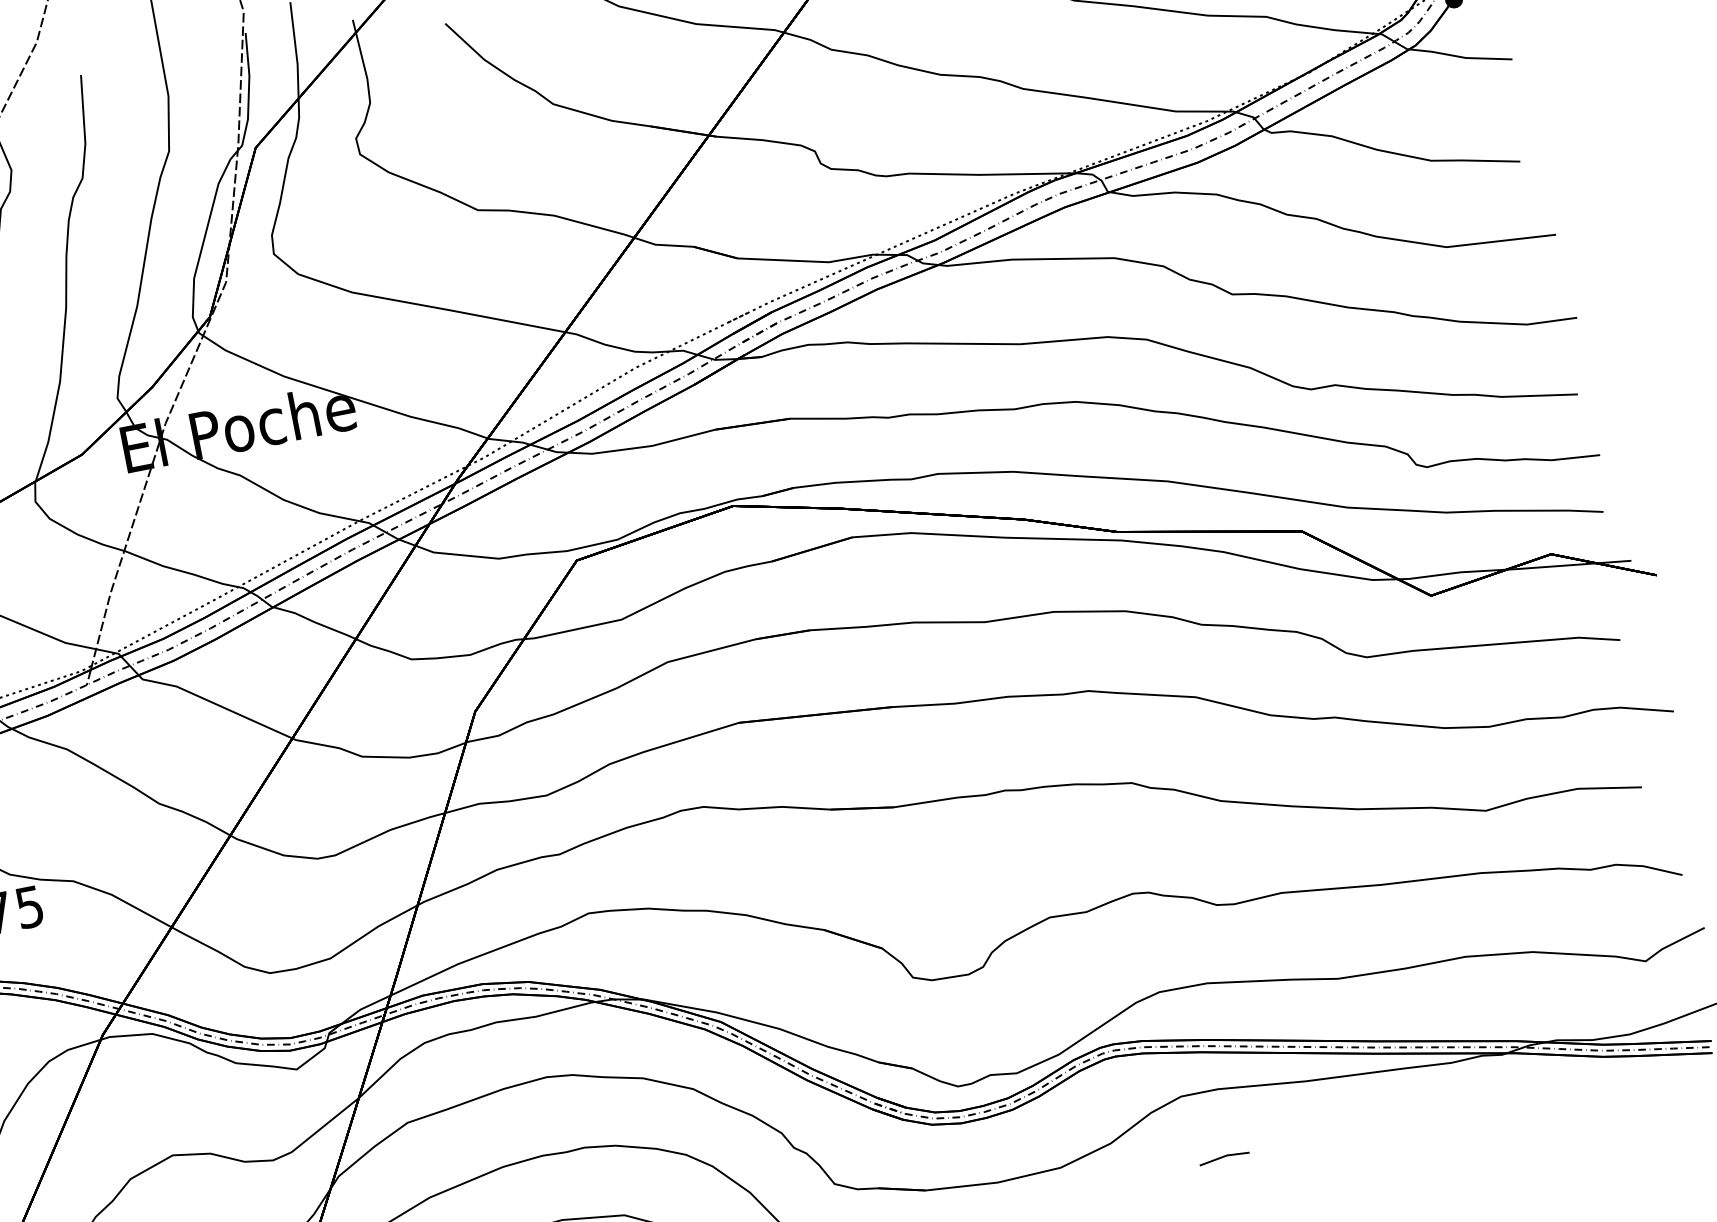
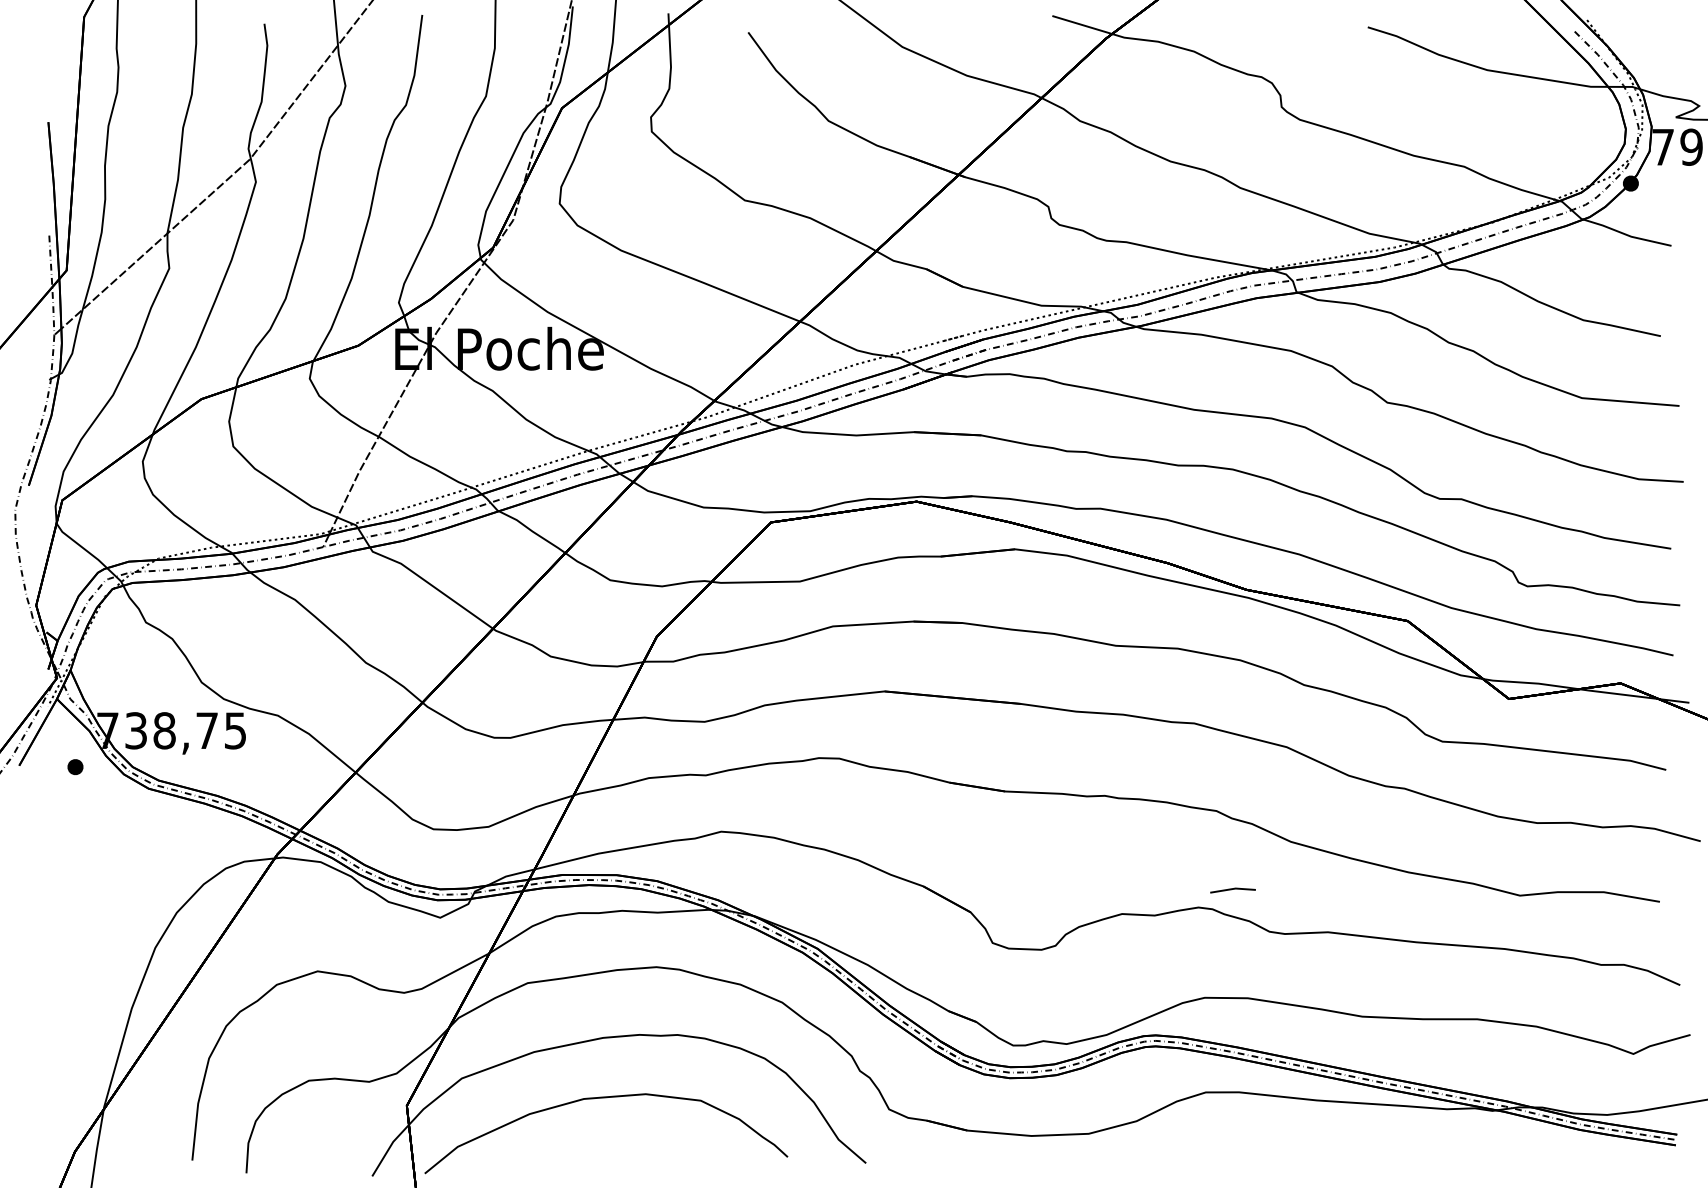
line: (1223, 1157) -> (1232, 889), moved

